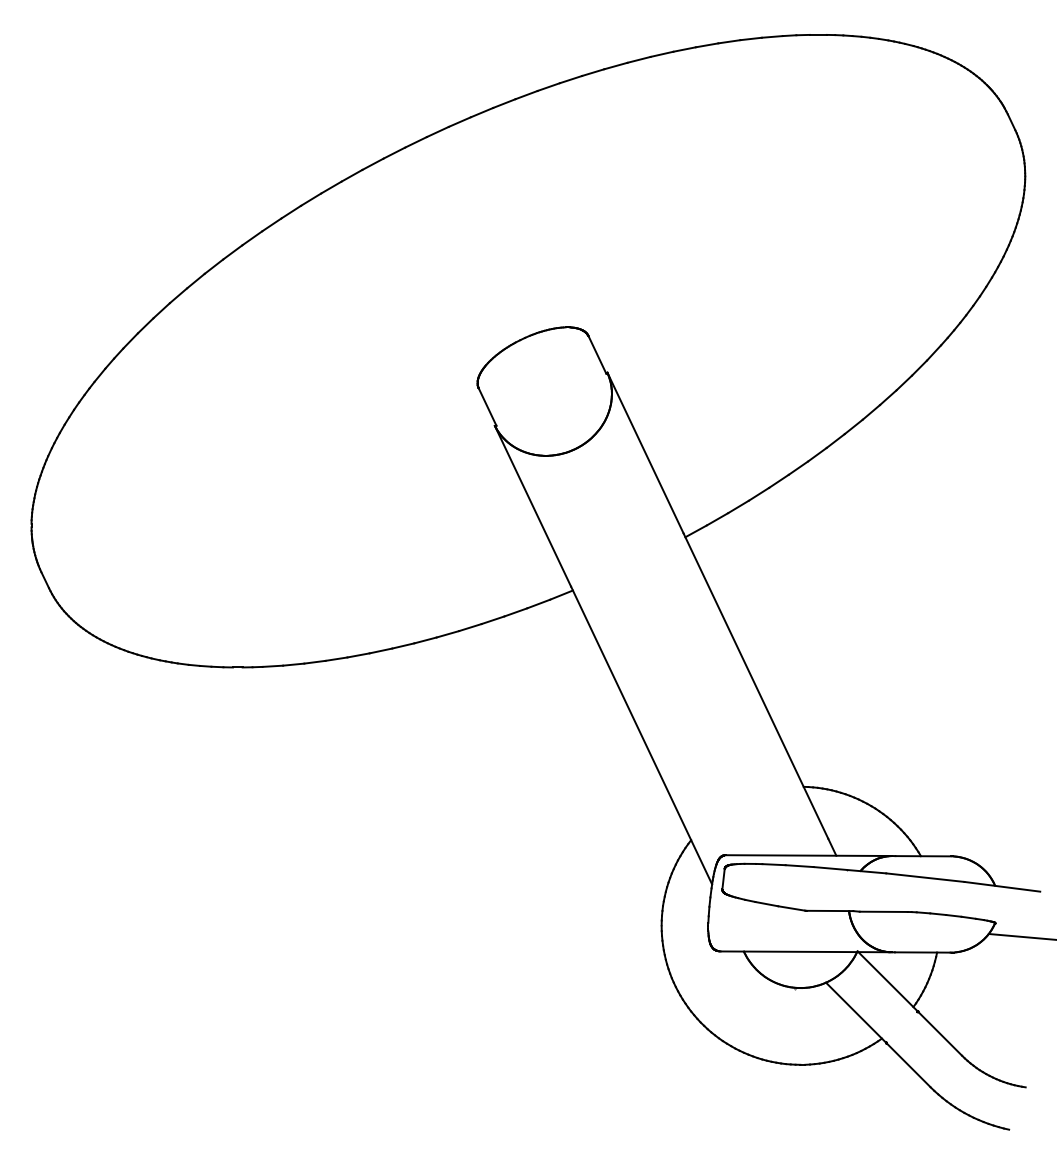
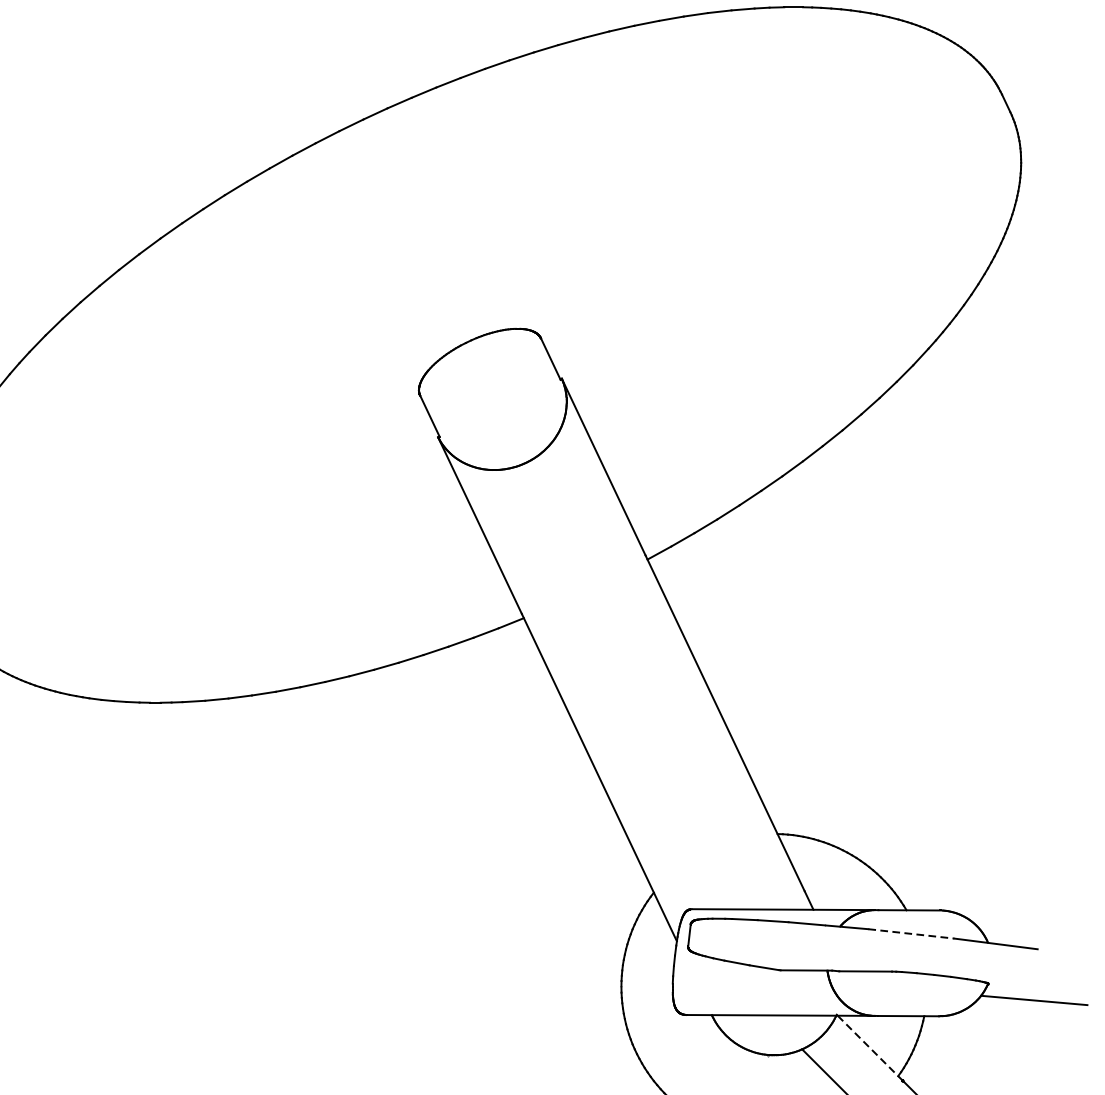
line: (925, 877) -> (911, 933), solid -> dashed
line: (887, 981) -> (869, 1048), solid -> dashed

